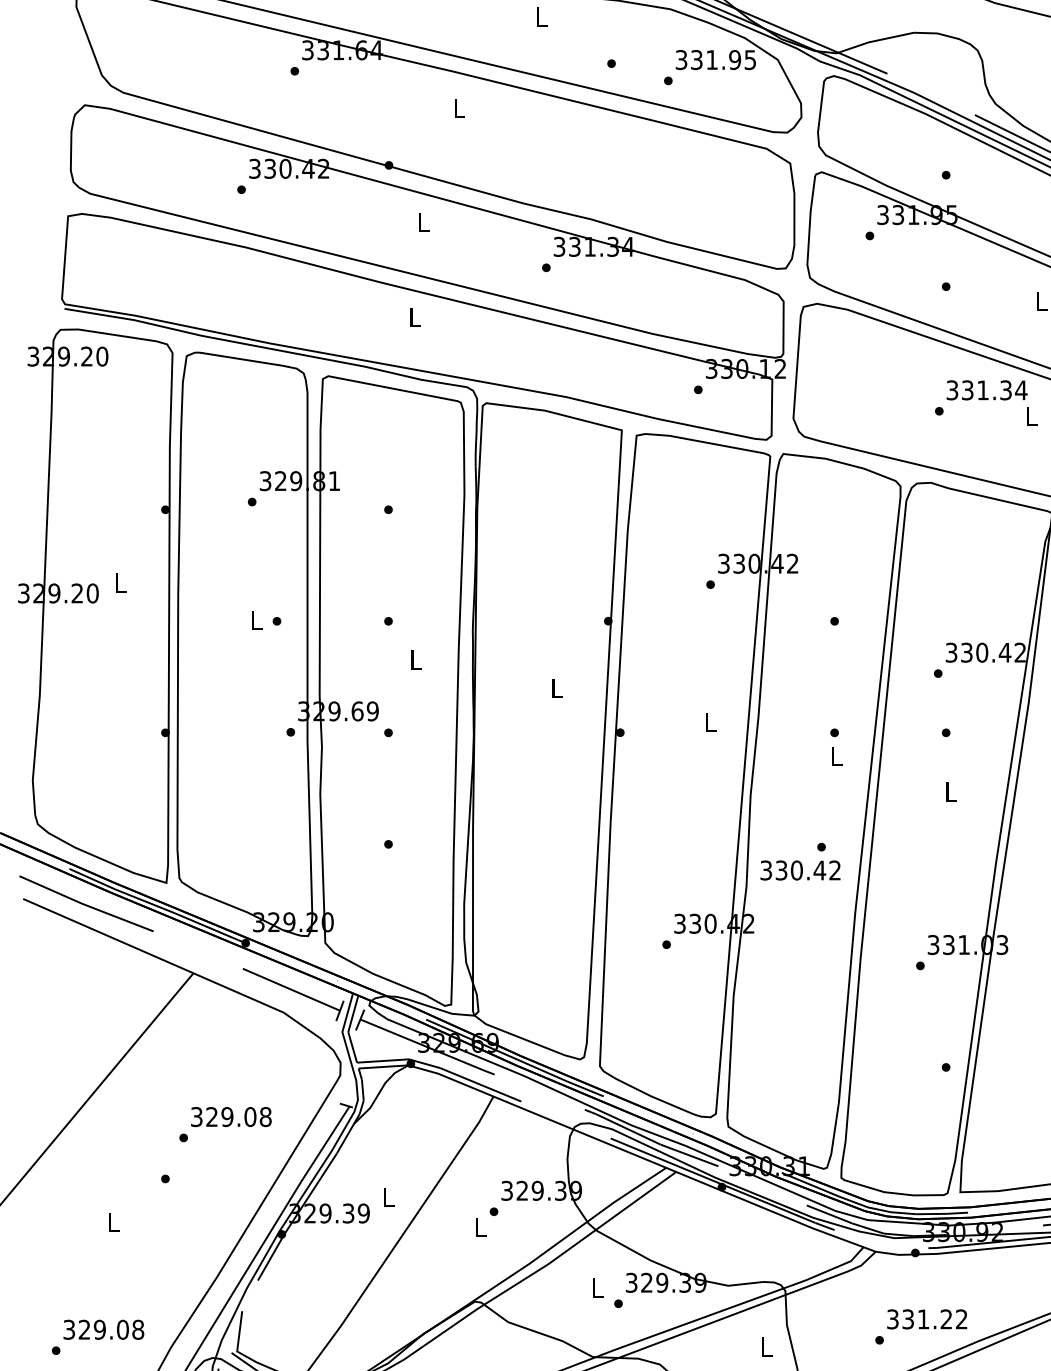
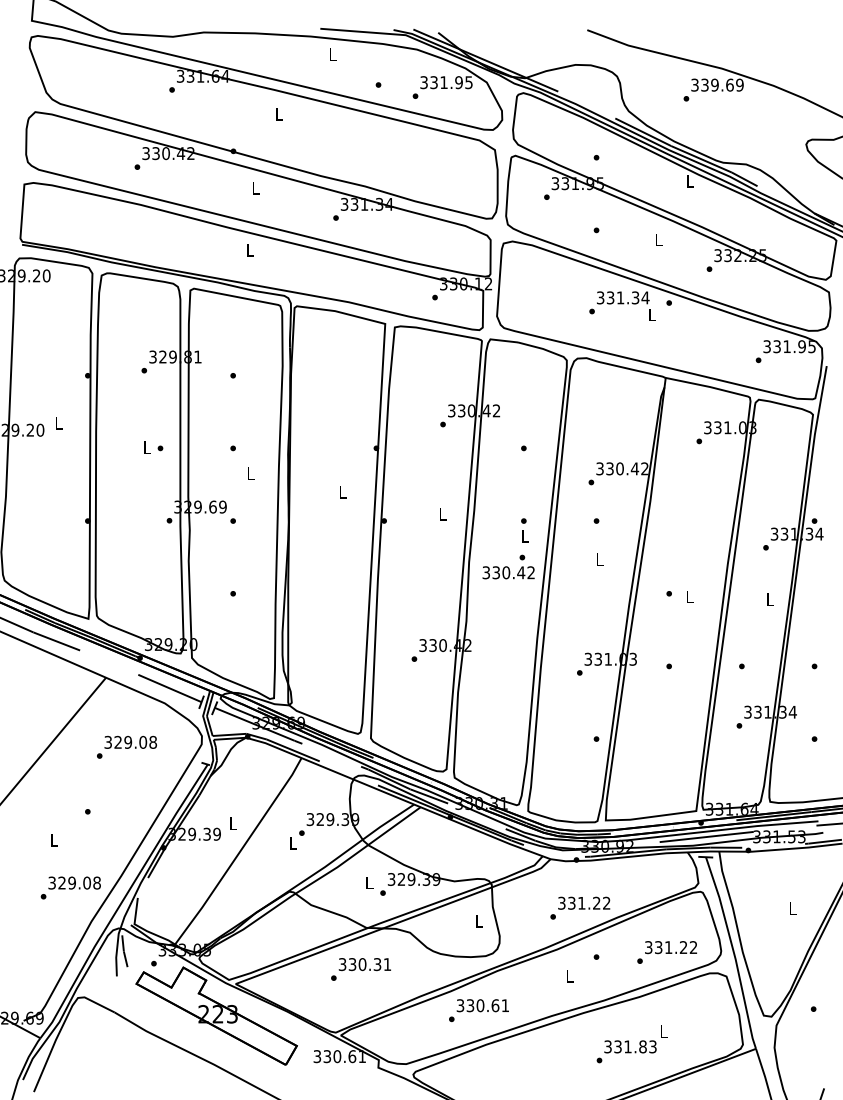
text: (800, 860) -> (508, 566), moved
text: (224, 1123) -> (126, 746), moved
text: (97, 1336) -> (70, 887), moved

